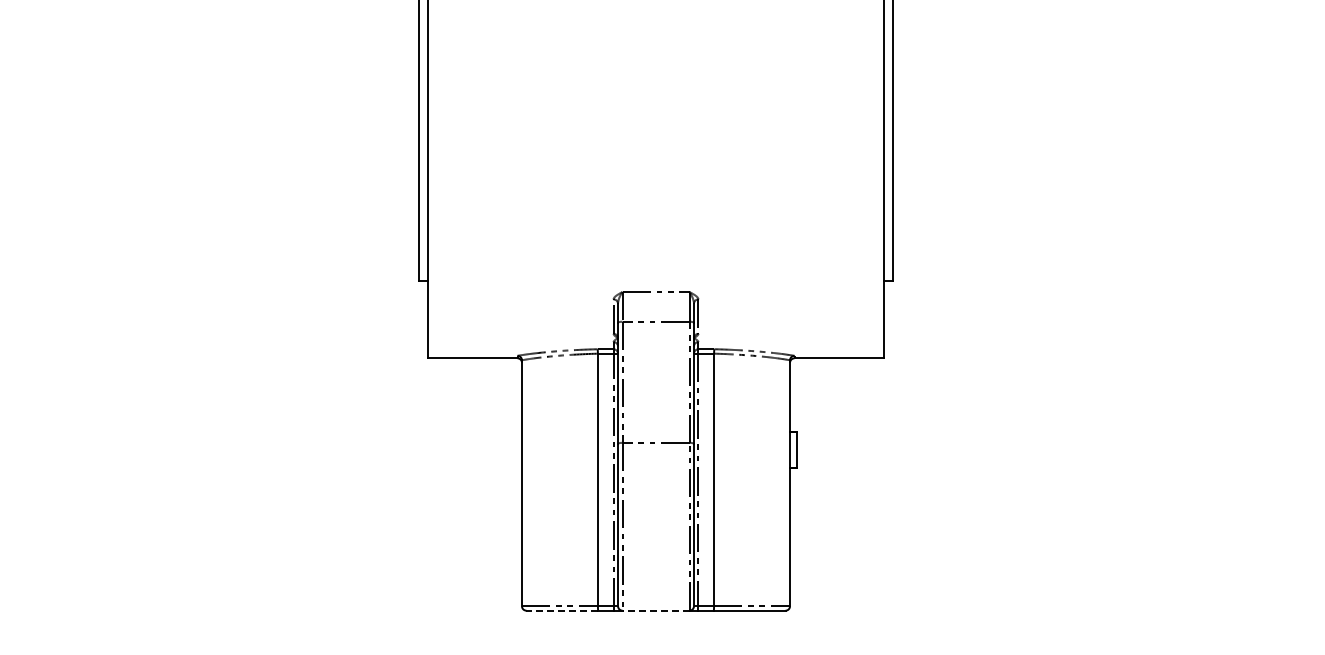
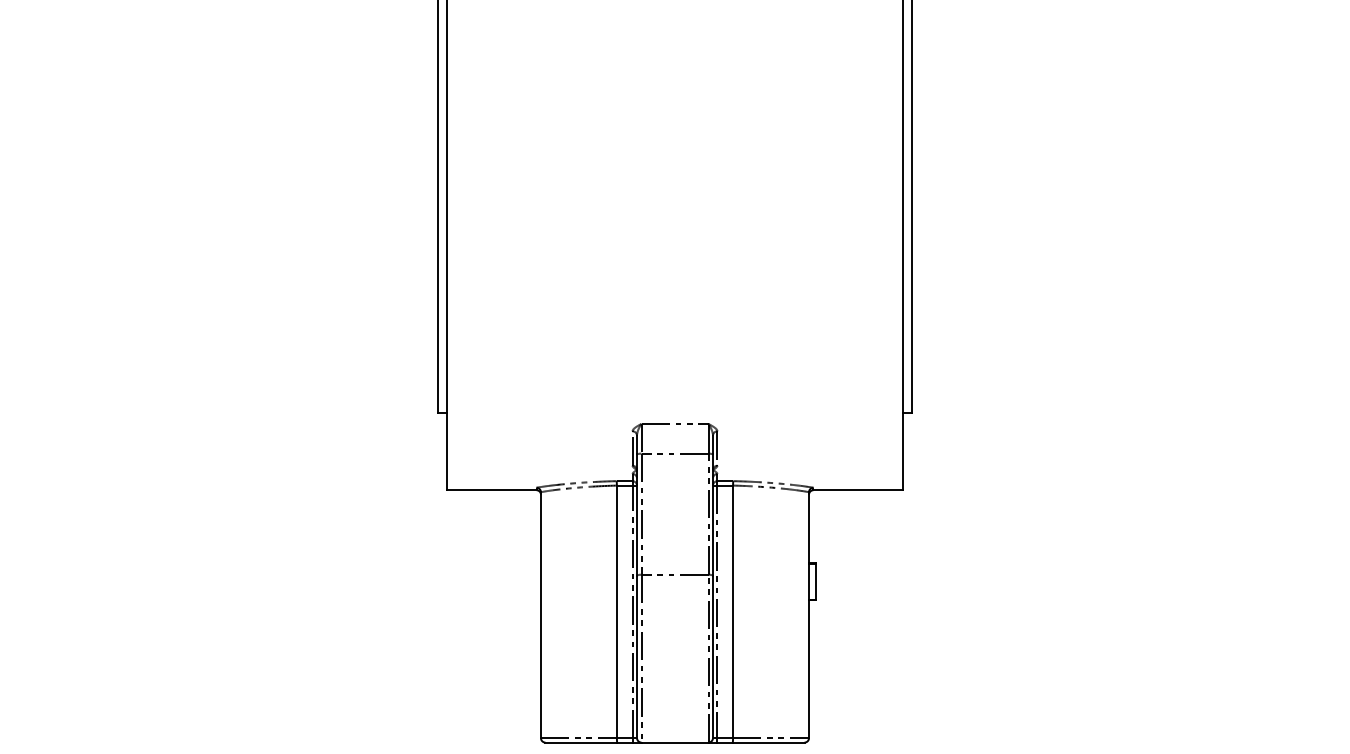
line: (562, 610) -> (581, 742), dashed -> solid
line: (656, 610) -> (675, 742), dashed -> solid

